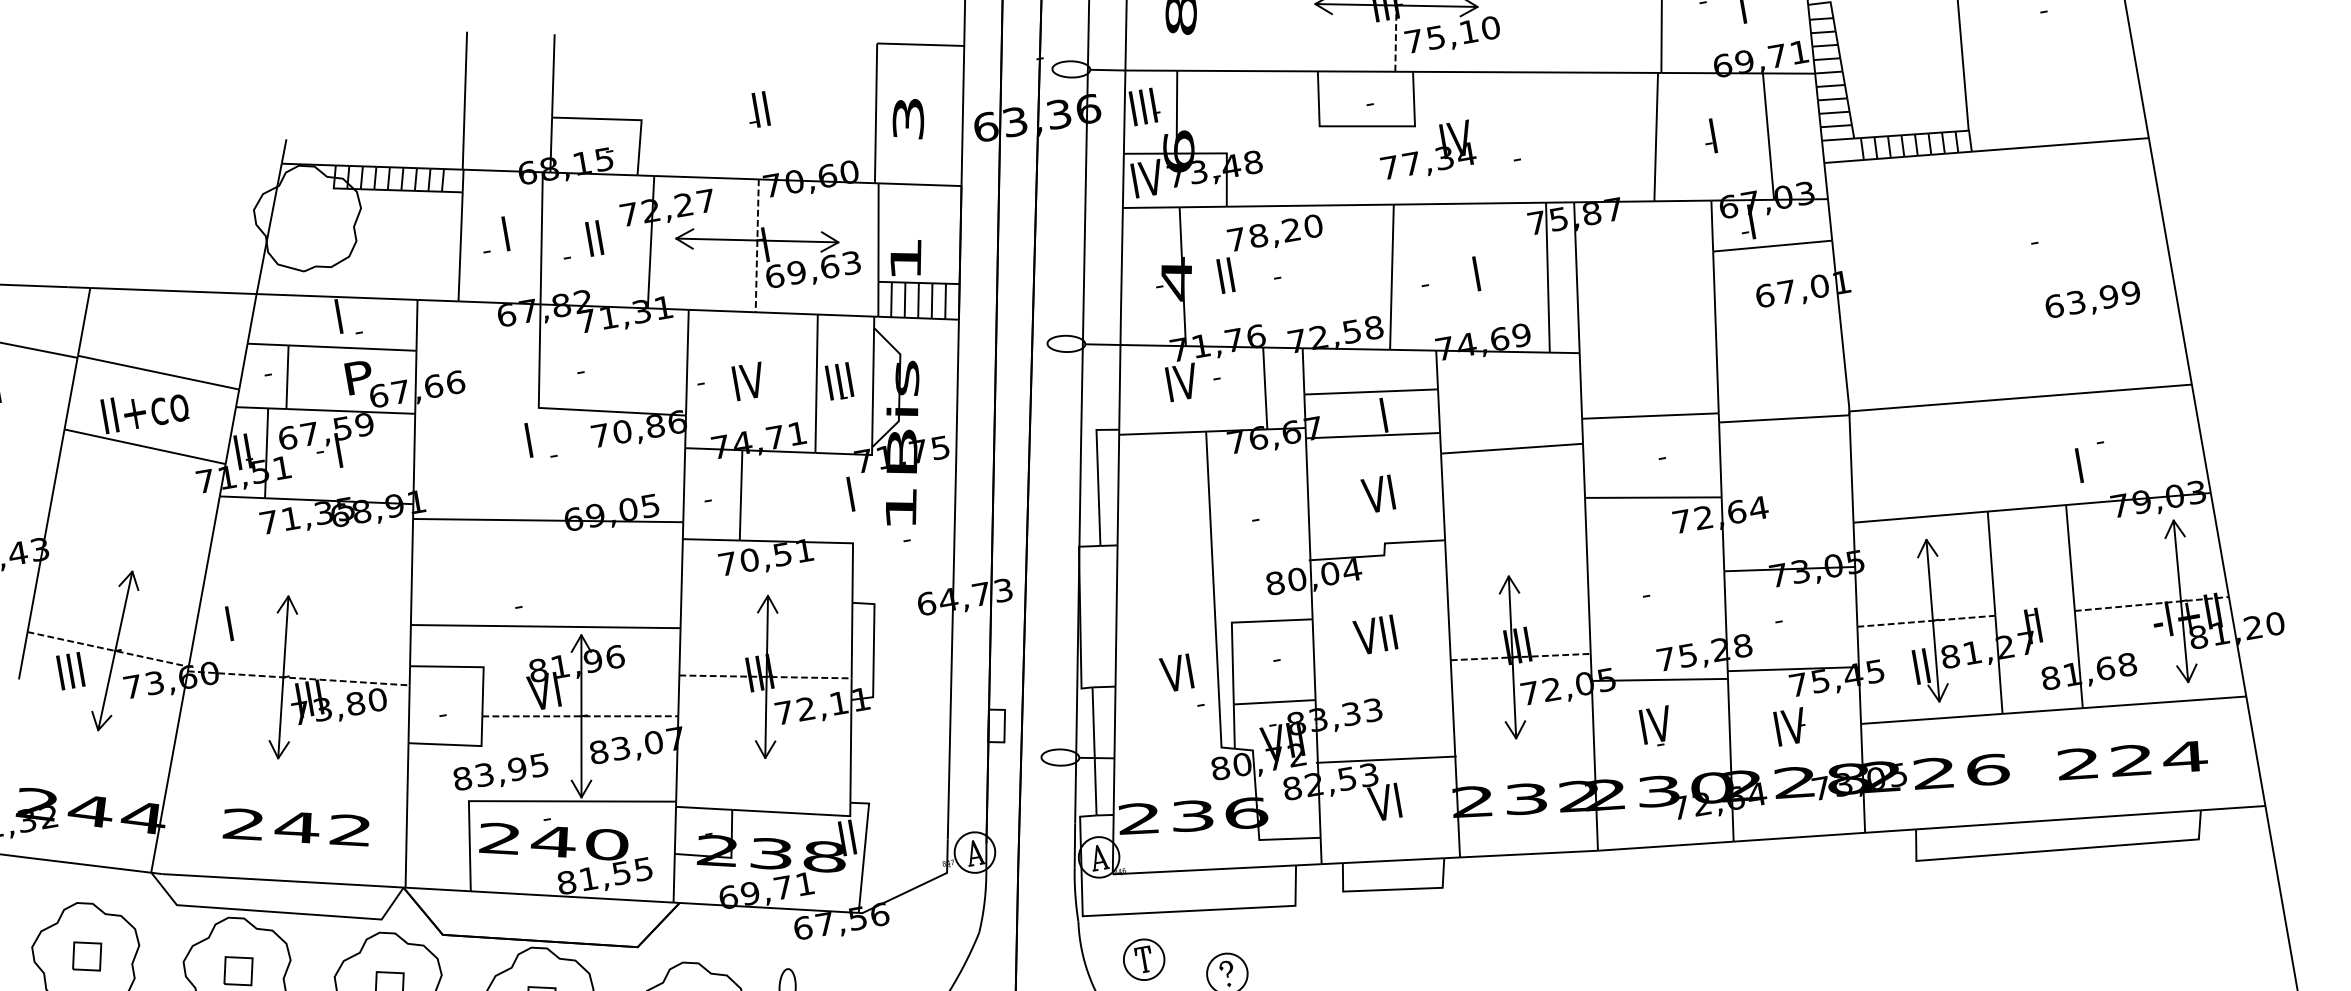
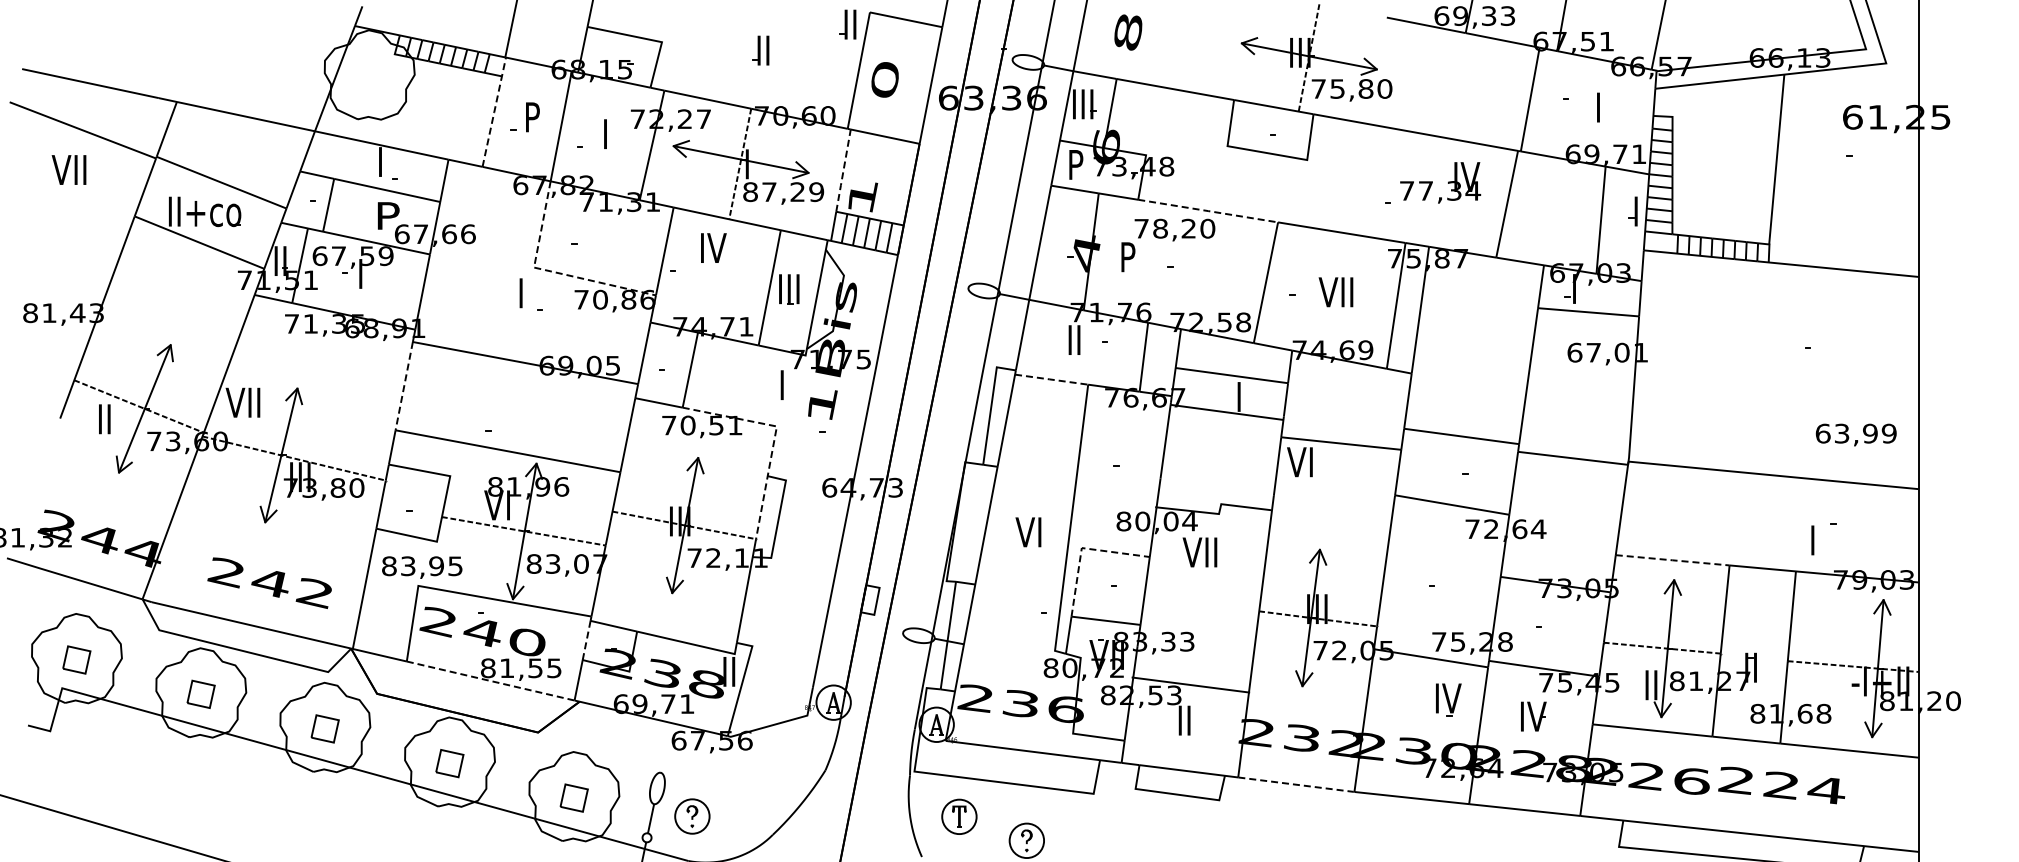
text: (1468, 31) -> (1365, 88), 75,10 -> 75,80
part: (853, 62) -> (847, 24), added
text: (907, 119) -> (884, 80), 3 -> 0
part: (1709, 136) -> (1632, 211), moved
text: (1426, 151) -> (1440, 182), moved
text: (1147, 178) -> (1076, 164), IV -> P
line: (1310, 206) -> (1208, 211), solid -> dashed
line: (878, 232) -> (843, 170), solid -> dashed
text: (506, 233) -> (532, 117), I -> P
line: (461, 235) -> (494, 112), solid -> dashed
text: (594, 237) -> (605, 133), II -> I
text: (813, 270) -> (783, 192), 69,63 -> 87,29
text: (1474, 274) -> (1335, 292), I -> VII
text: (1227, 275) -> (1128, 257), II -> P
text: (2092, 300) -> (1855, 434), moved
text: (748, 380) -> (713, 247), moved
text: (1182, 381) -> (1075, 339), IV -> II
line: (560, 408) -> (552, 271), solid -> dashed
line: (1161, 433) -> (1050, 379), solid -> dashed
text: (1377, 494) -> (1299, 462), moved
line: (1920, 517) -> (1672, 560), solid -> dashed
line: (853, 554) -> (775, 435), solid -> dashed
line: (412, 572) -> (404, 386), solid -> dashed
text: (227, 623) -> (242, 402), I -> VII
line: (1231, 623) -> (1081, 548), solid -> dashed
text: (1374, 635) -> (1199, 552), moved
text: (70, 671) -> (104, 419), III -> II
text: (1176, 673) -> (1028, 532), moved
part: (1656, 726) -> (1448, 699), moved
text: (2131, 760) -> (1781, 785), moved
text: (501, 773) -> (422, 567), moved
text: (1384, 802) -> (1183, 720), VI -> II
line: (675, 830) -> (586, 640), solid -> dashed
line: (1529, 853) -> (1296, 784), solid -> dashed
line: (572, 897) -> (490, 681), solid -> dashed

